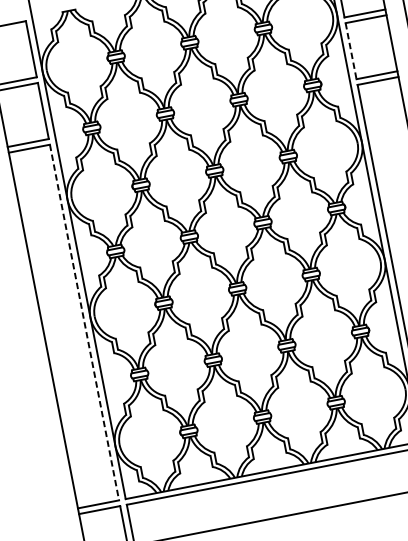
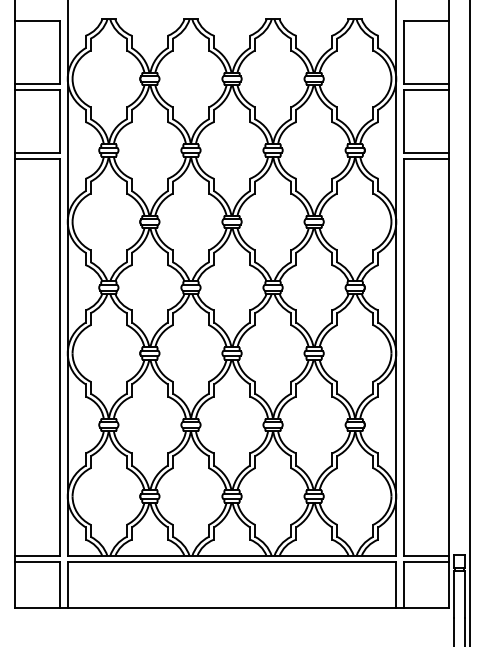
line: (351, 51) -> (403, 122), dashed -> solid
line: (84, 323) -> (60, 358), dashed -> solid

